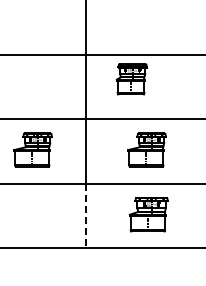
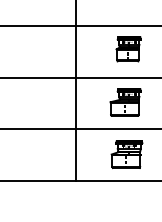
part: (131, 79) -> (128, 49), moved
part: (32, 149) -> (33, 101), removed
line: (85, 216) -> (75, 155), dashed -> solid

